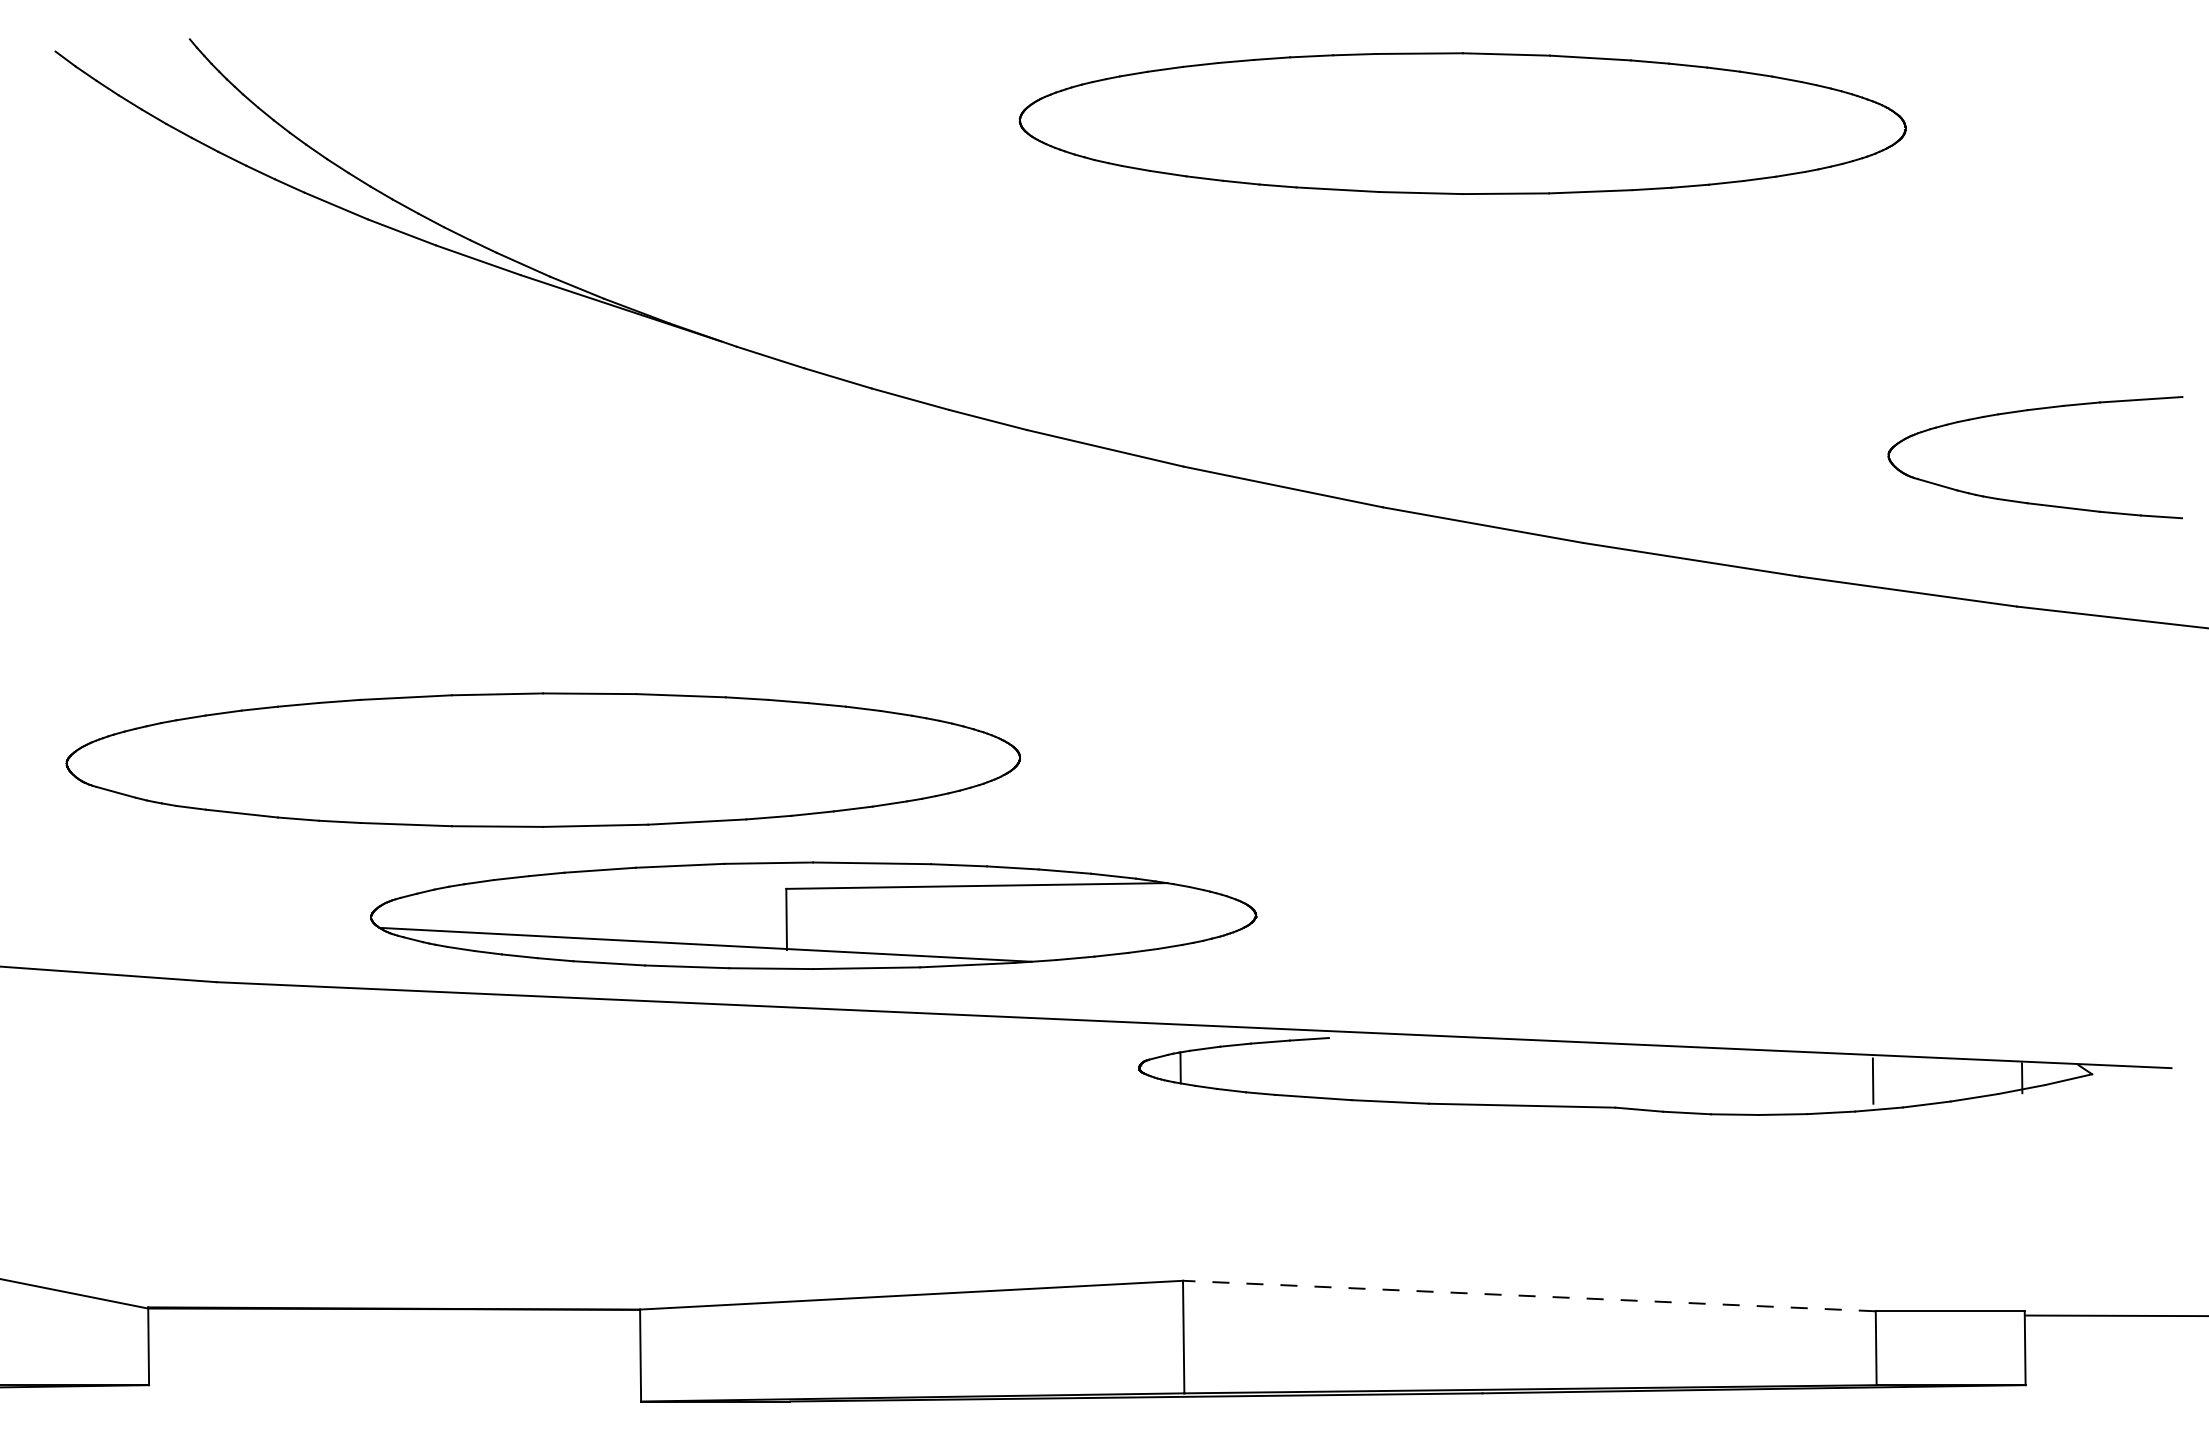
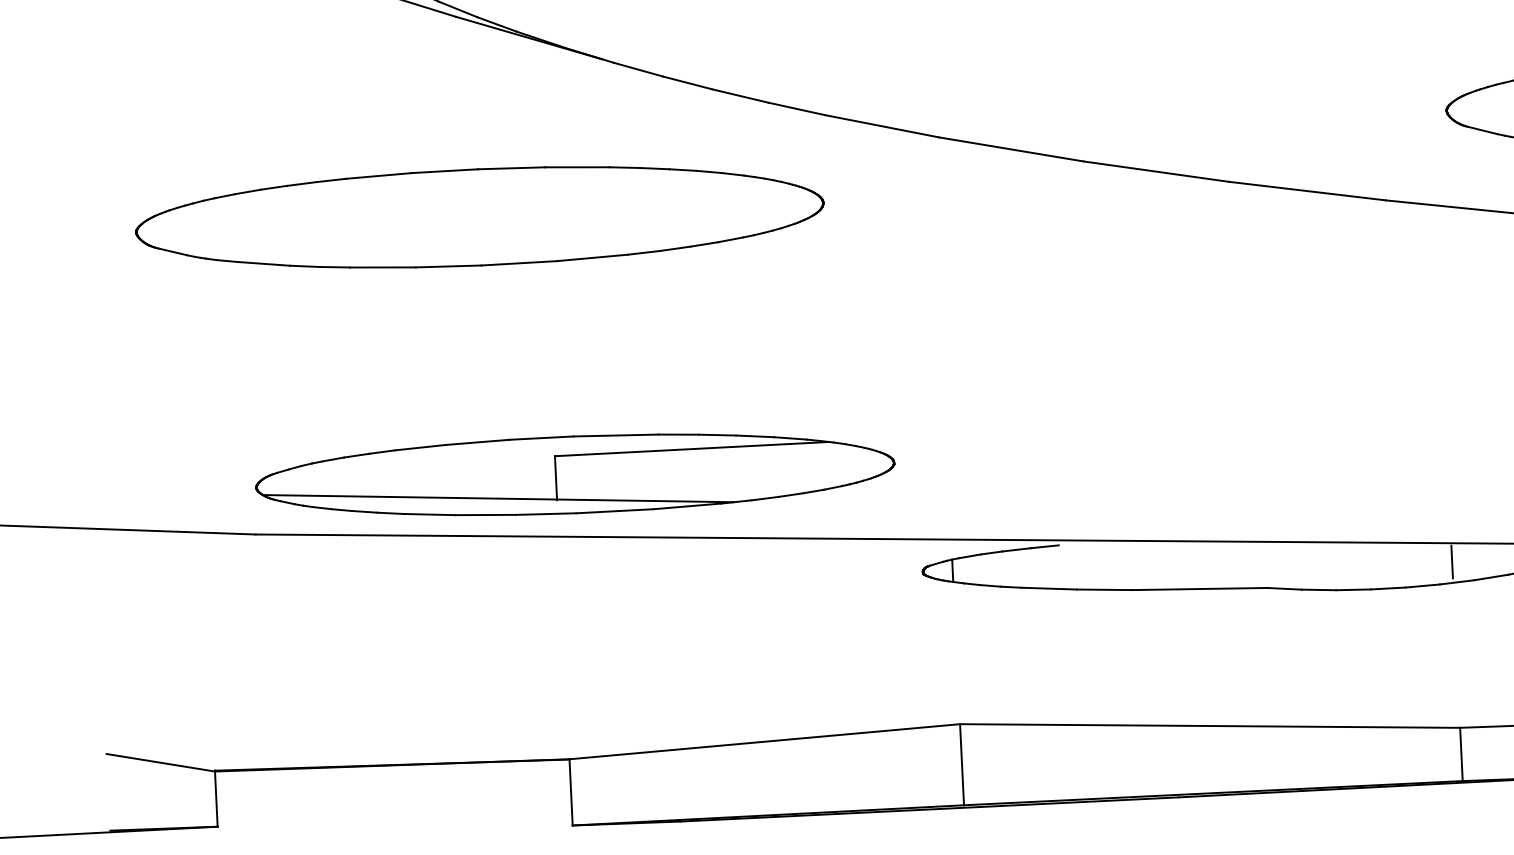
part: (542, 759) -> (479, 216), moved
part: (813, 915) -> (575, 474), moved
line: (1529, 1296) -> (1210, 726), dashed -> solid

